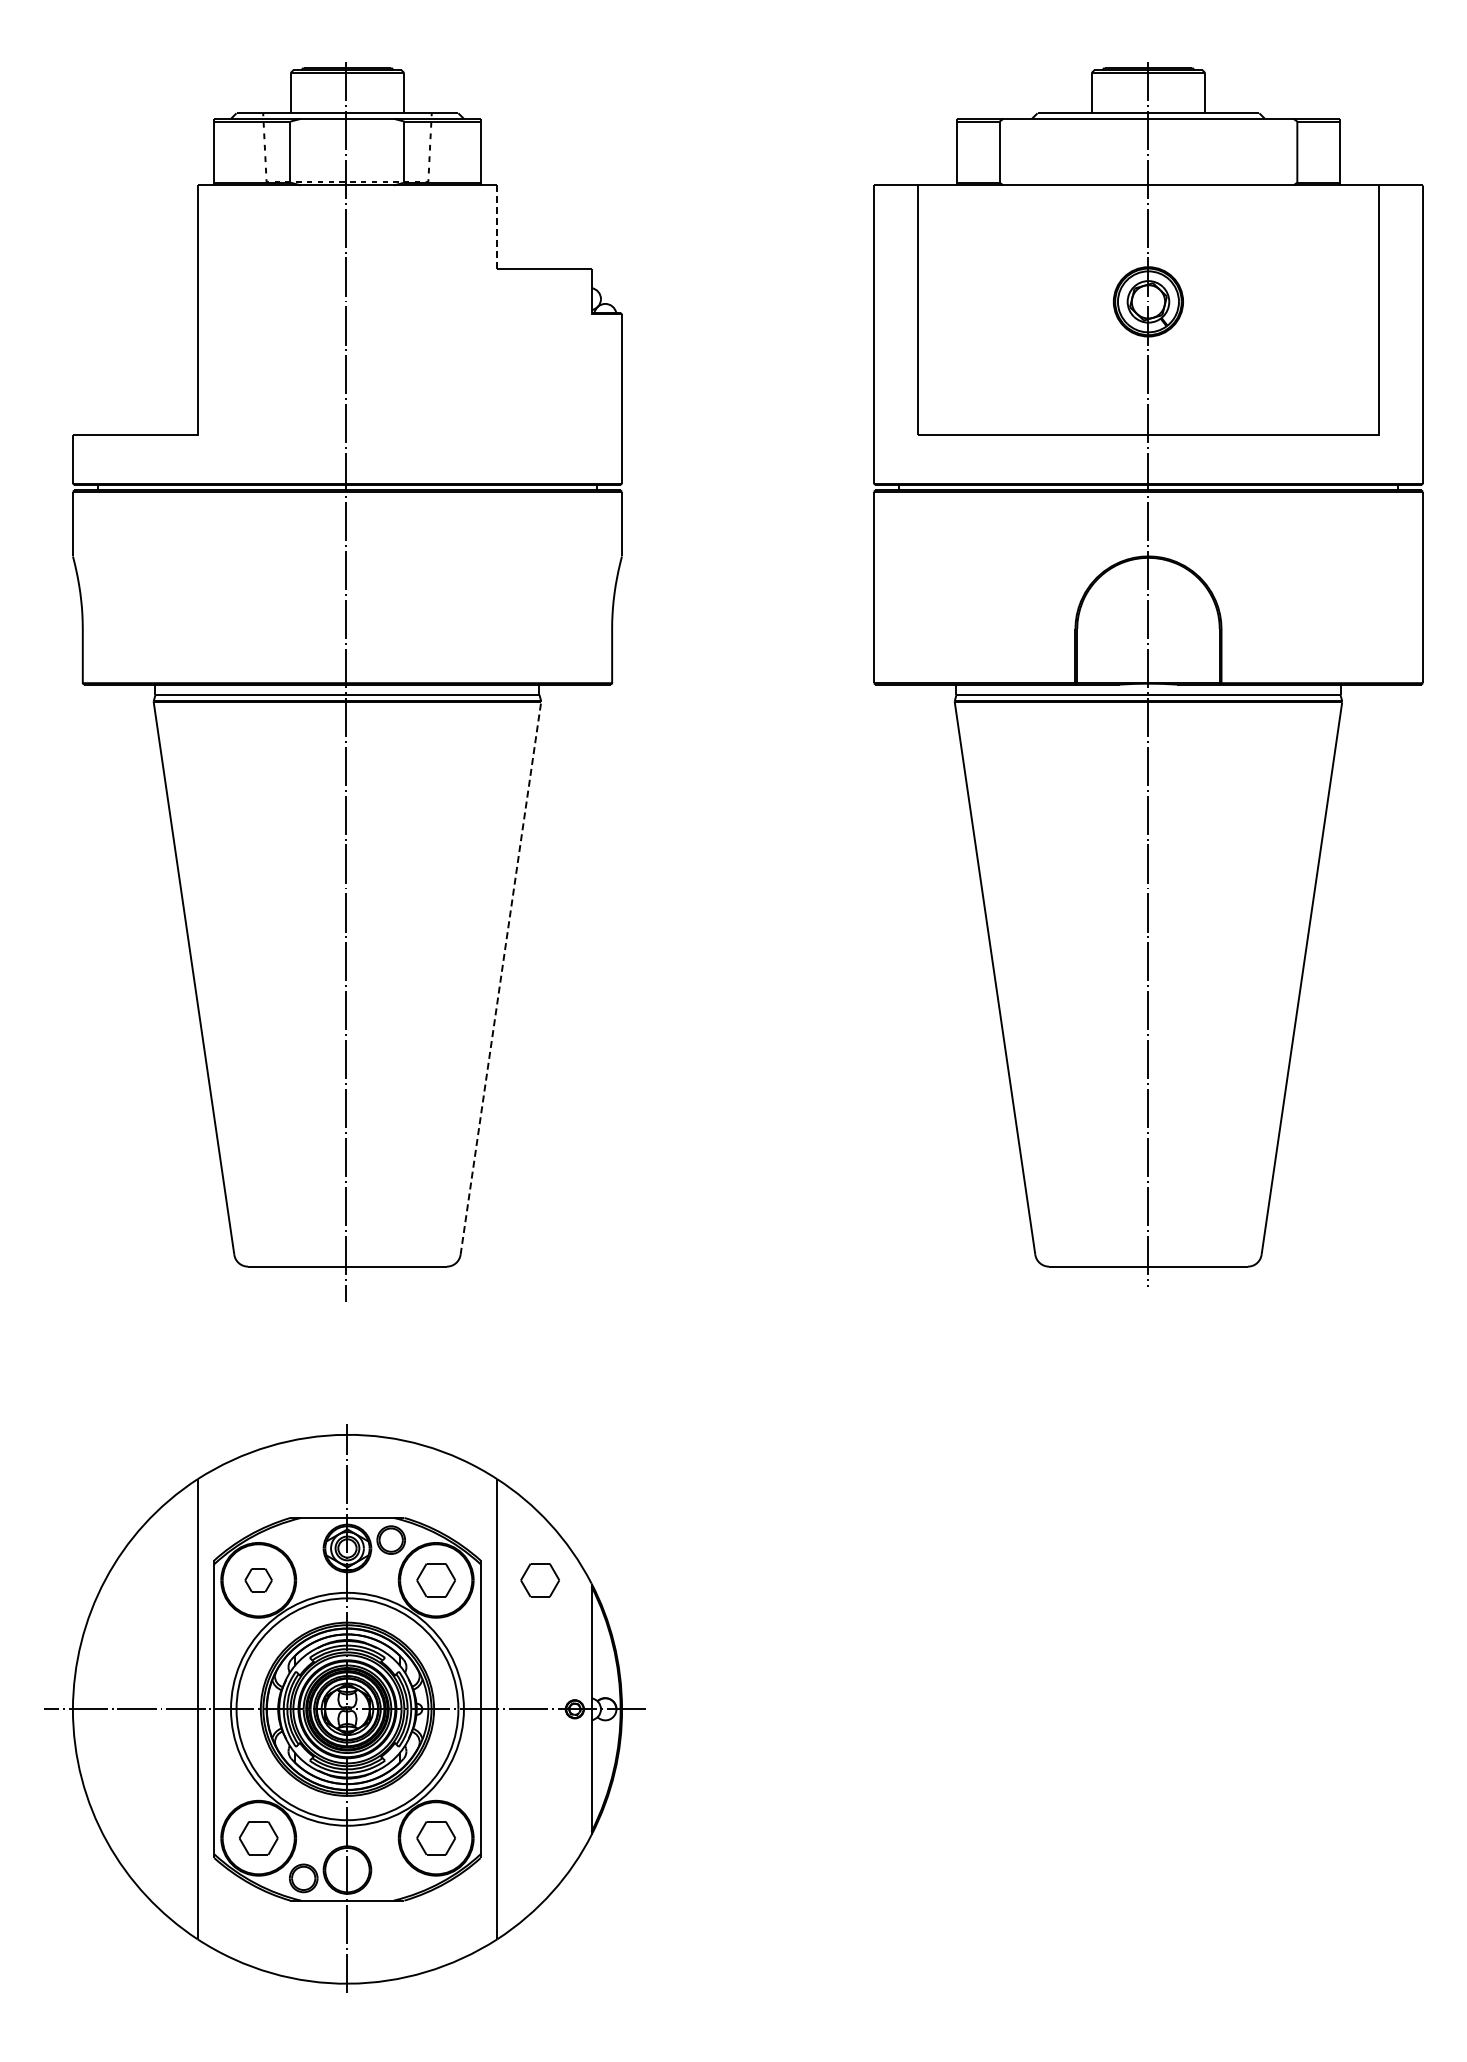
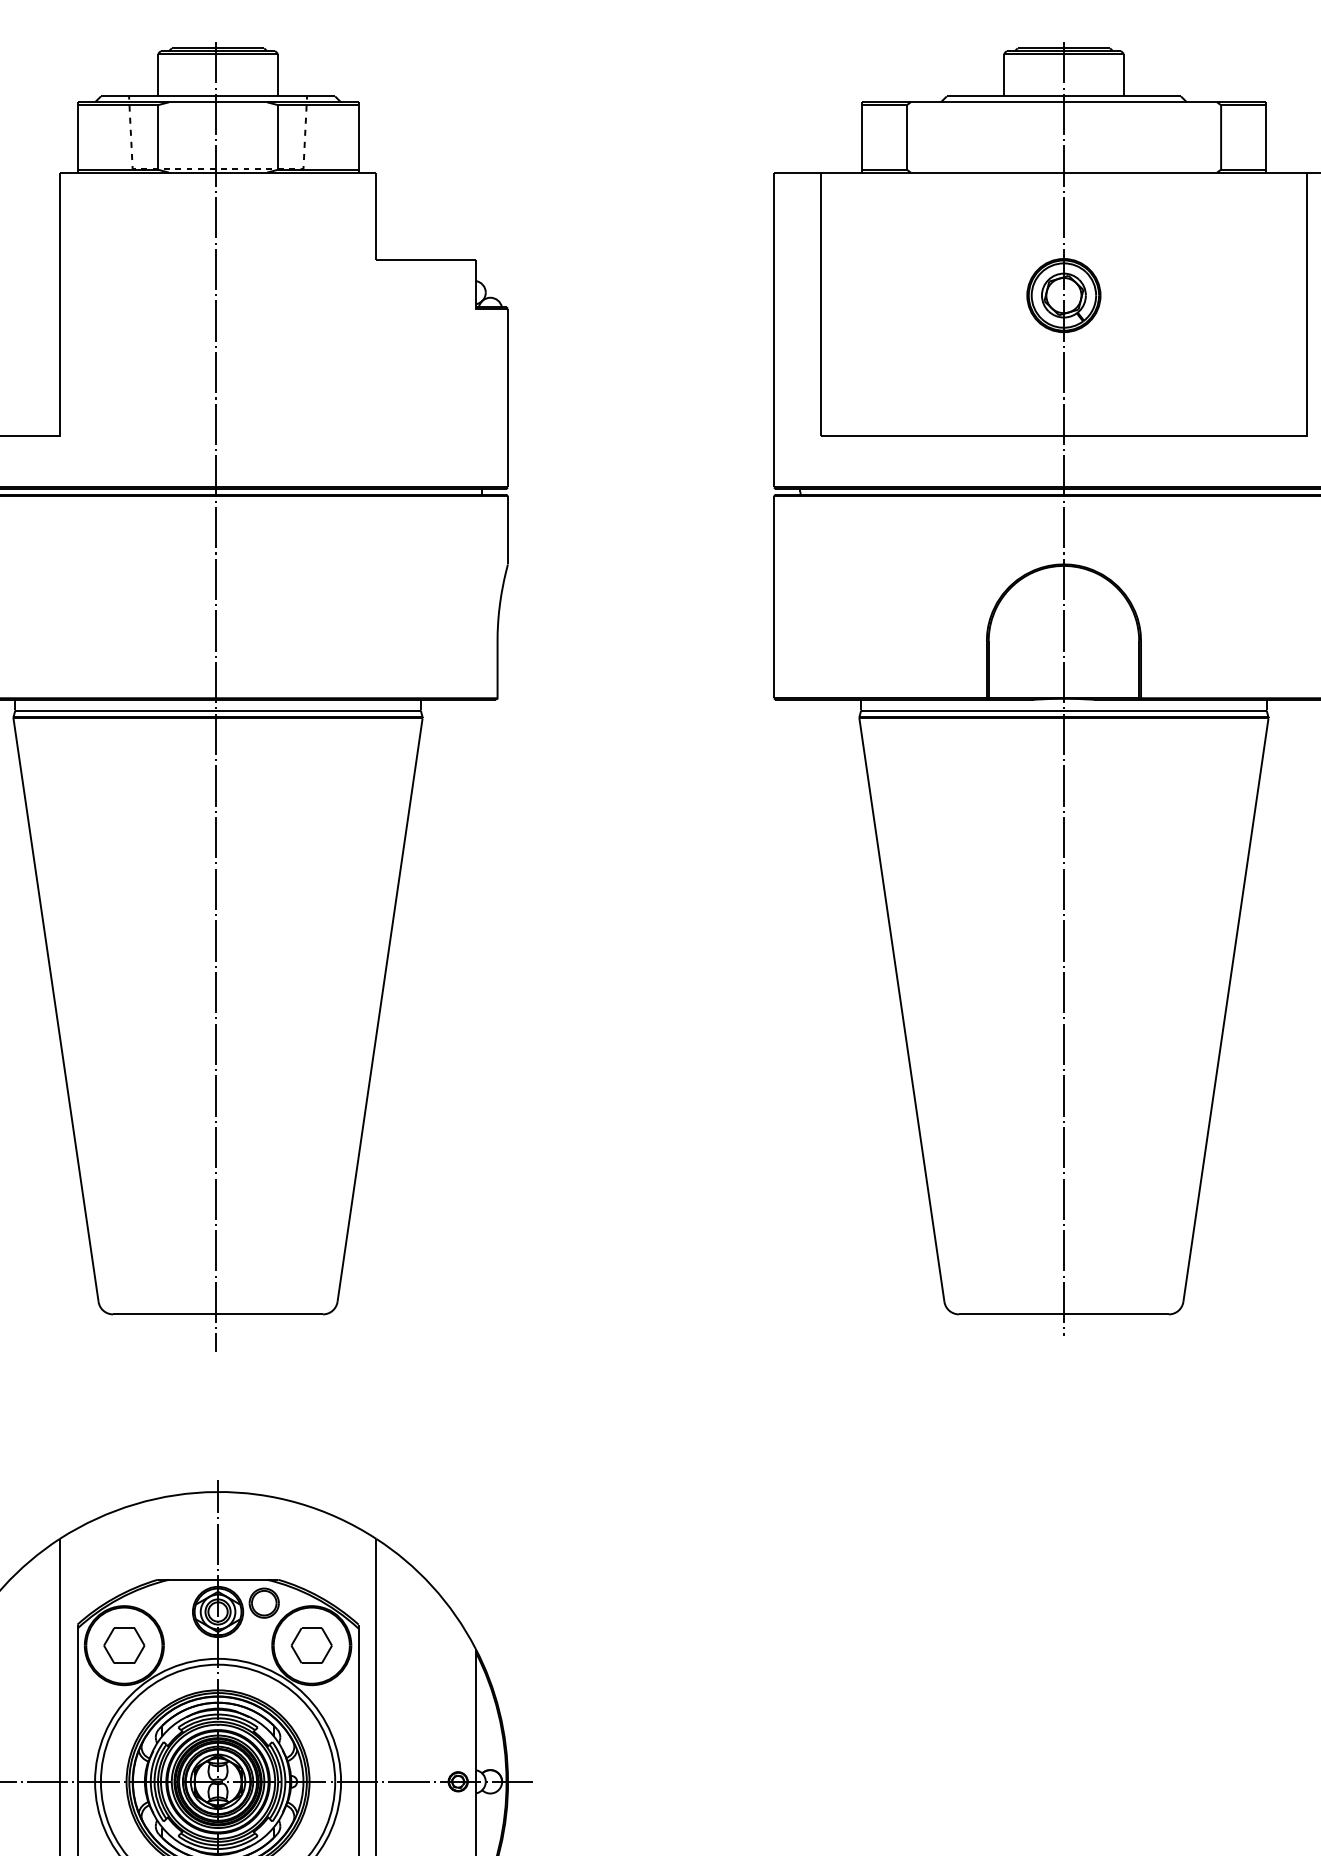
line: (497, 227) -> (376, 217), dashed -> solid
line: (500, 978) -> (379, 1010), dashed -> solid
part: (258, 1580) -> (124, 1645), size x1.43
part: (539, 1580) -> (420, 1645), removed

